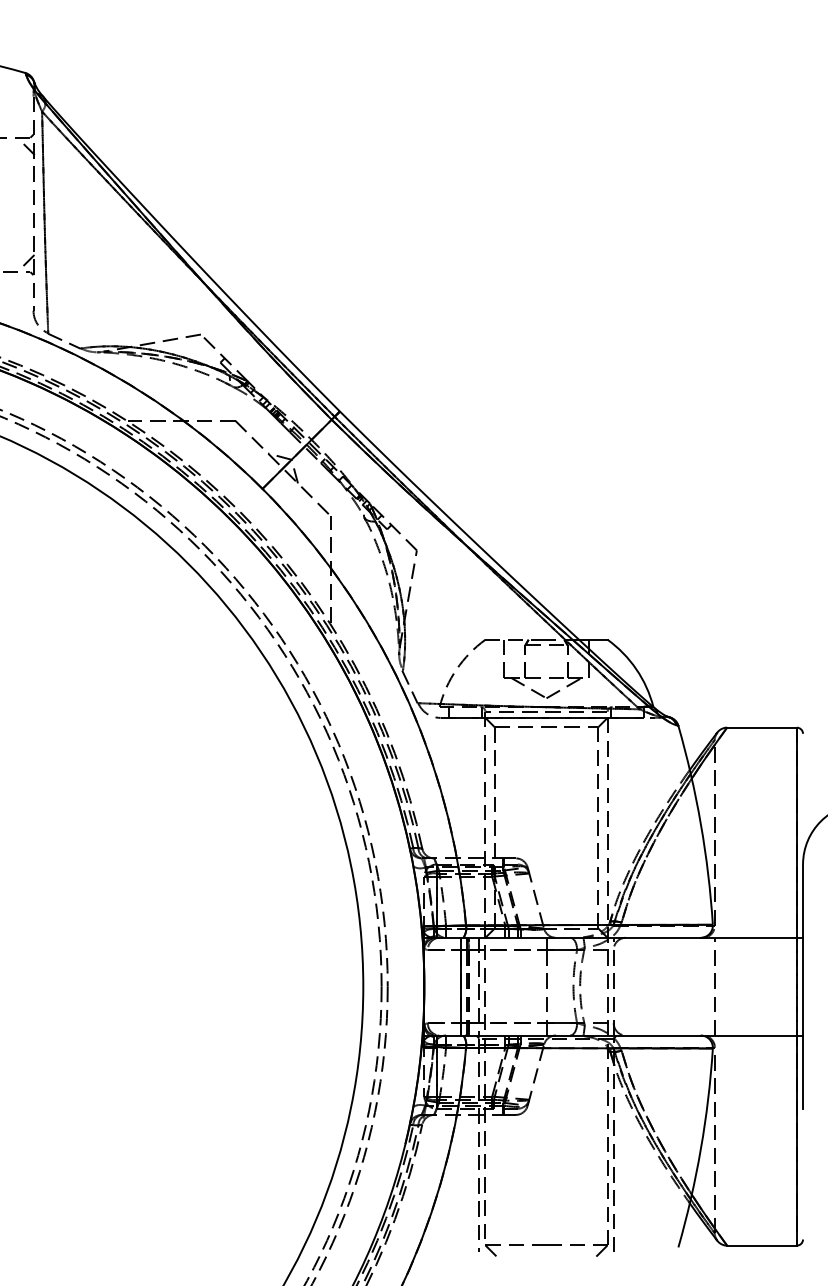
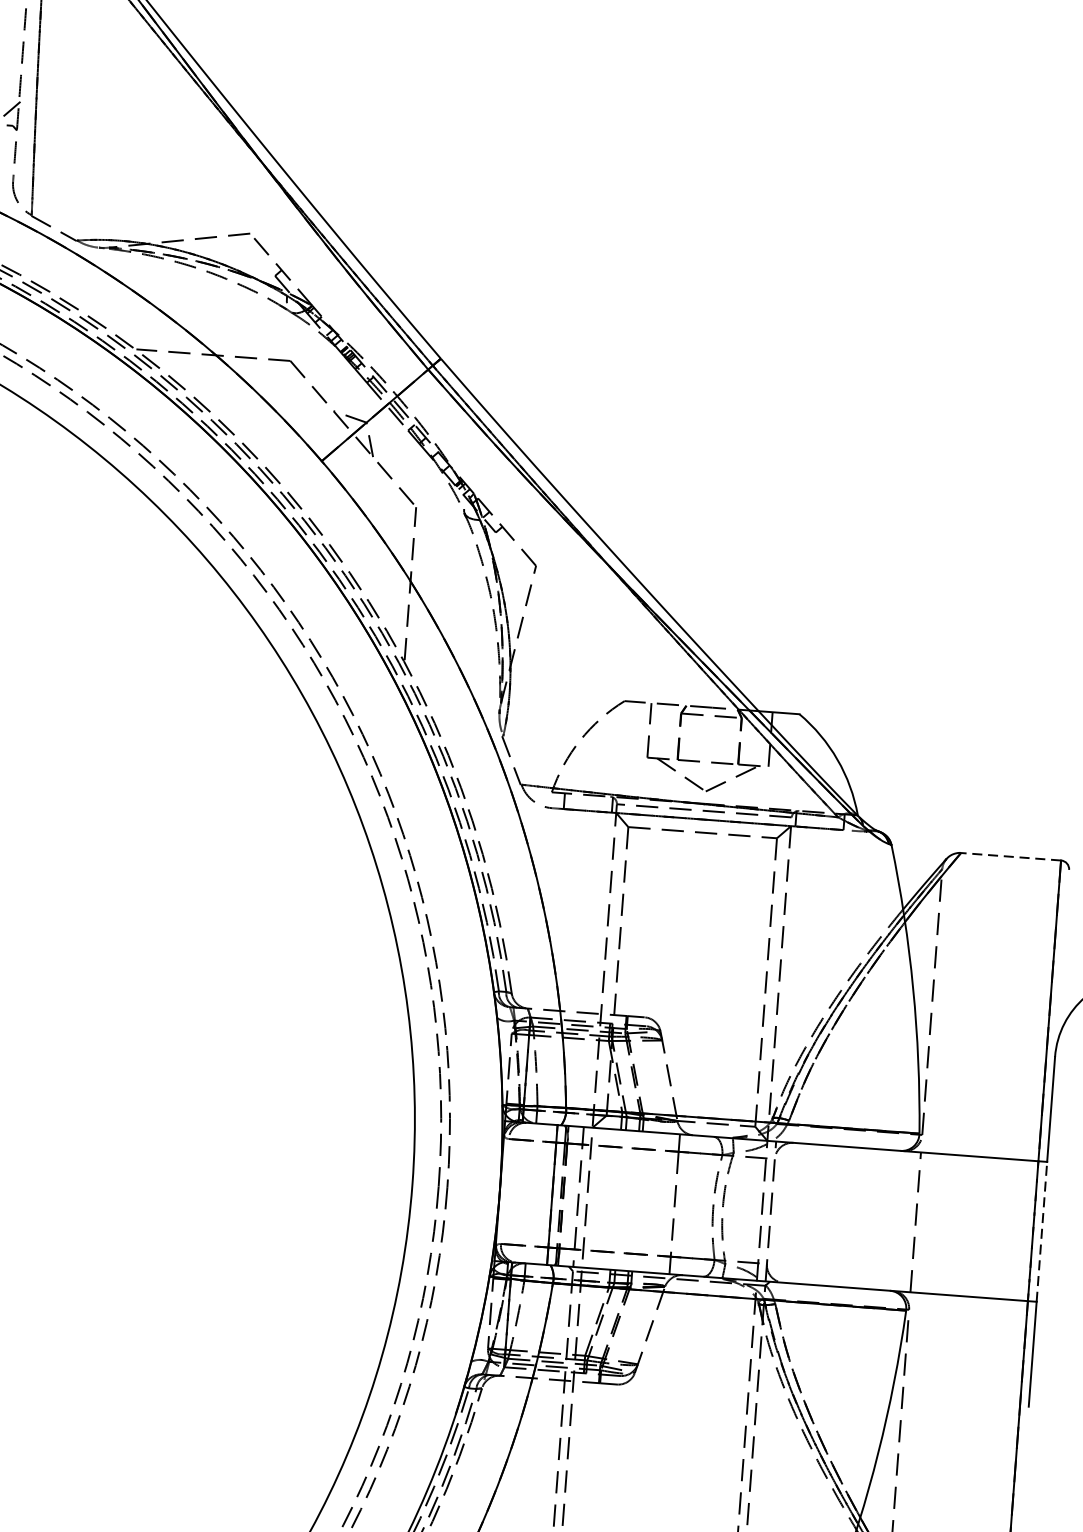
line: (762, 727) -> (1011, 856), solid -> dashed
line: (803, 986) -> (1042, 1231), solid -> dashed

